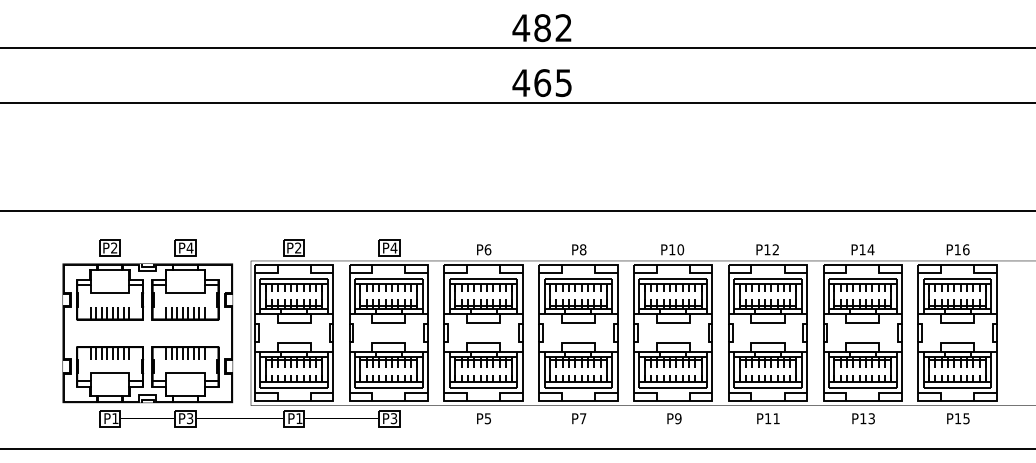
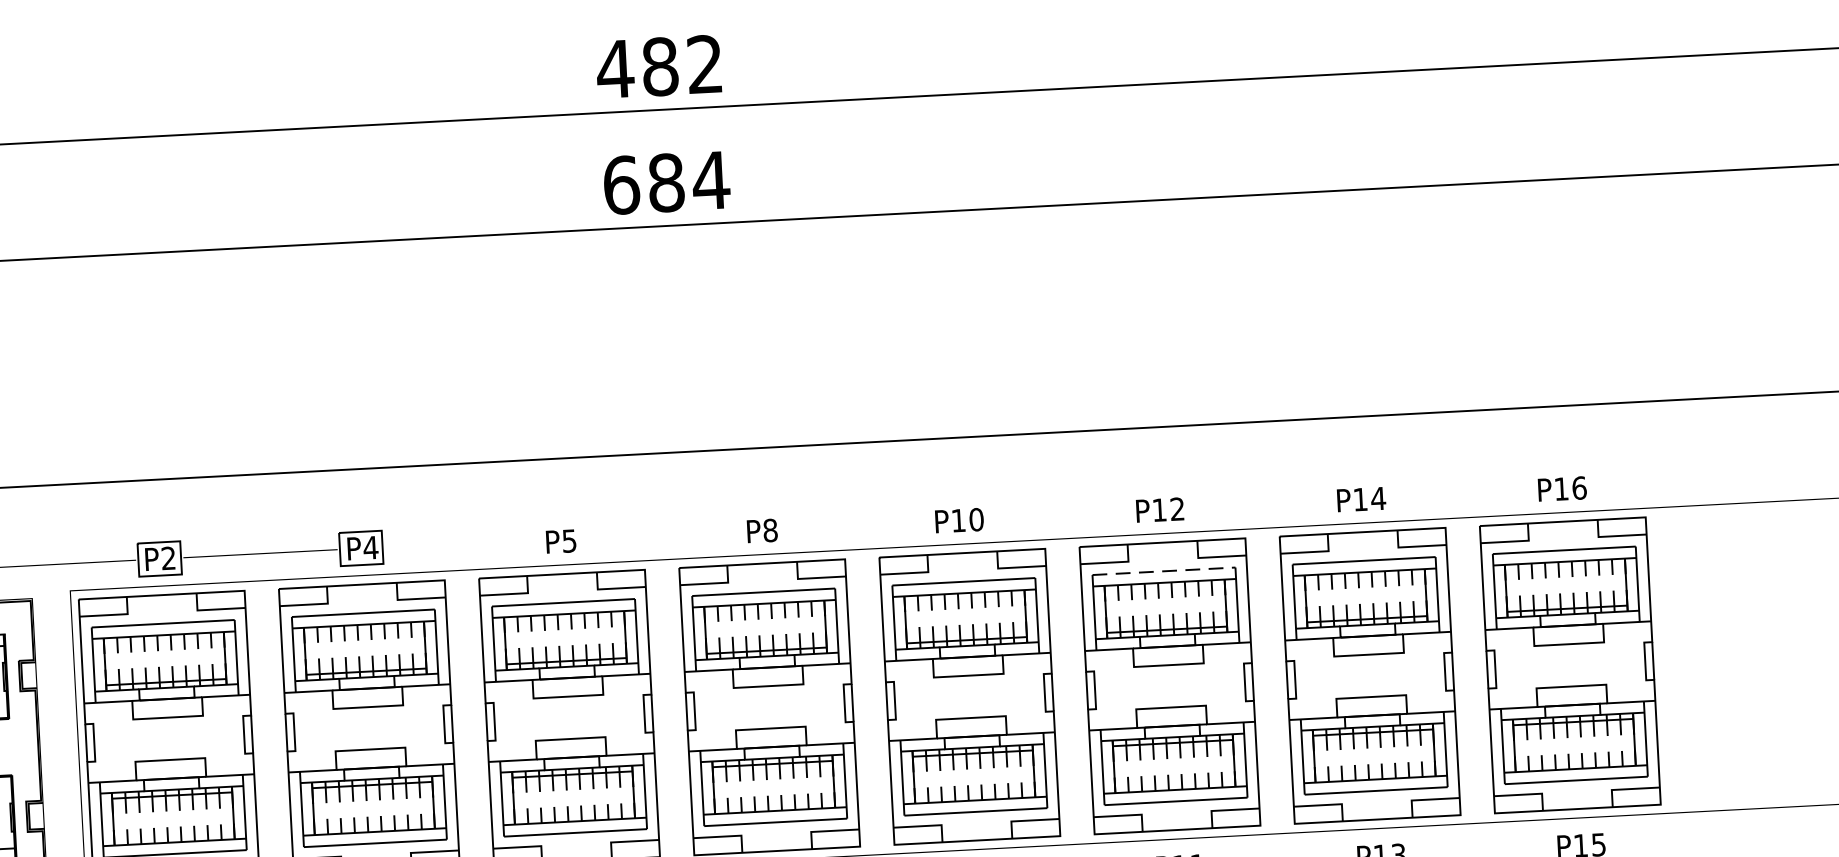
text: (542, 83) -> (666, 183), 465 -> 684
text: (487, 249) -> (568, 540), P6 -> P5
line: (767, 278) -> (1162, 570), solid -> dashed

